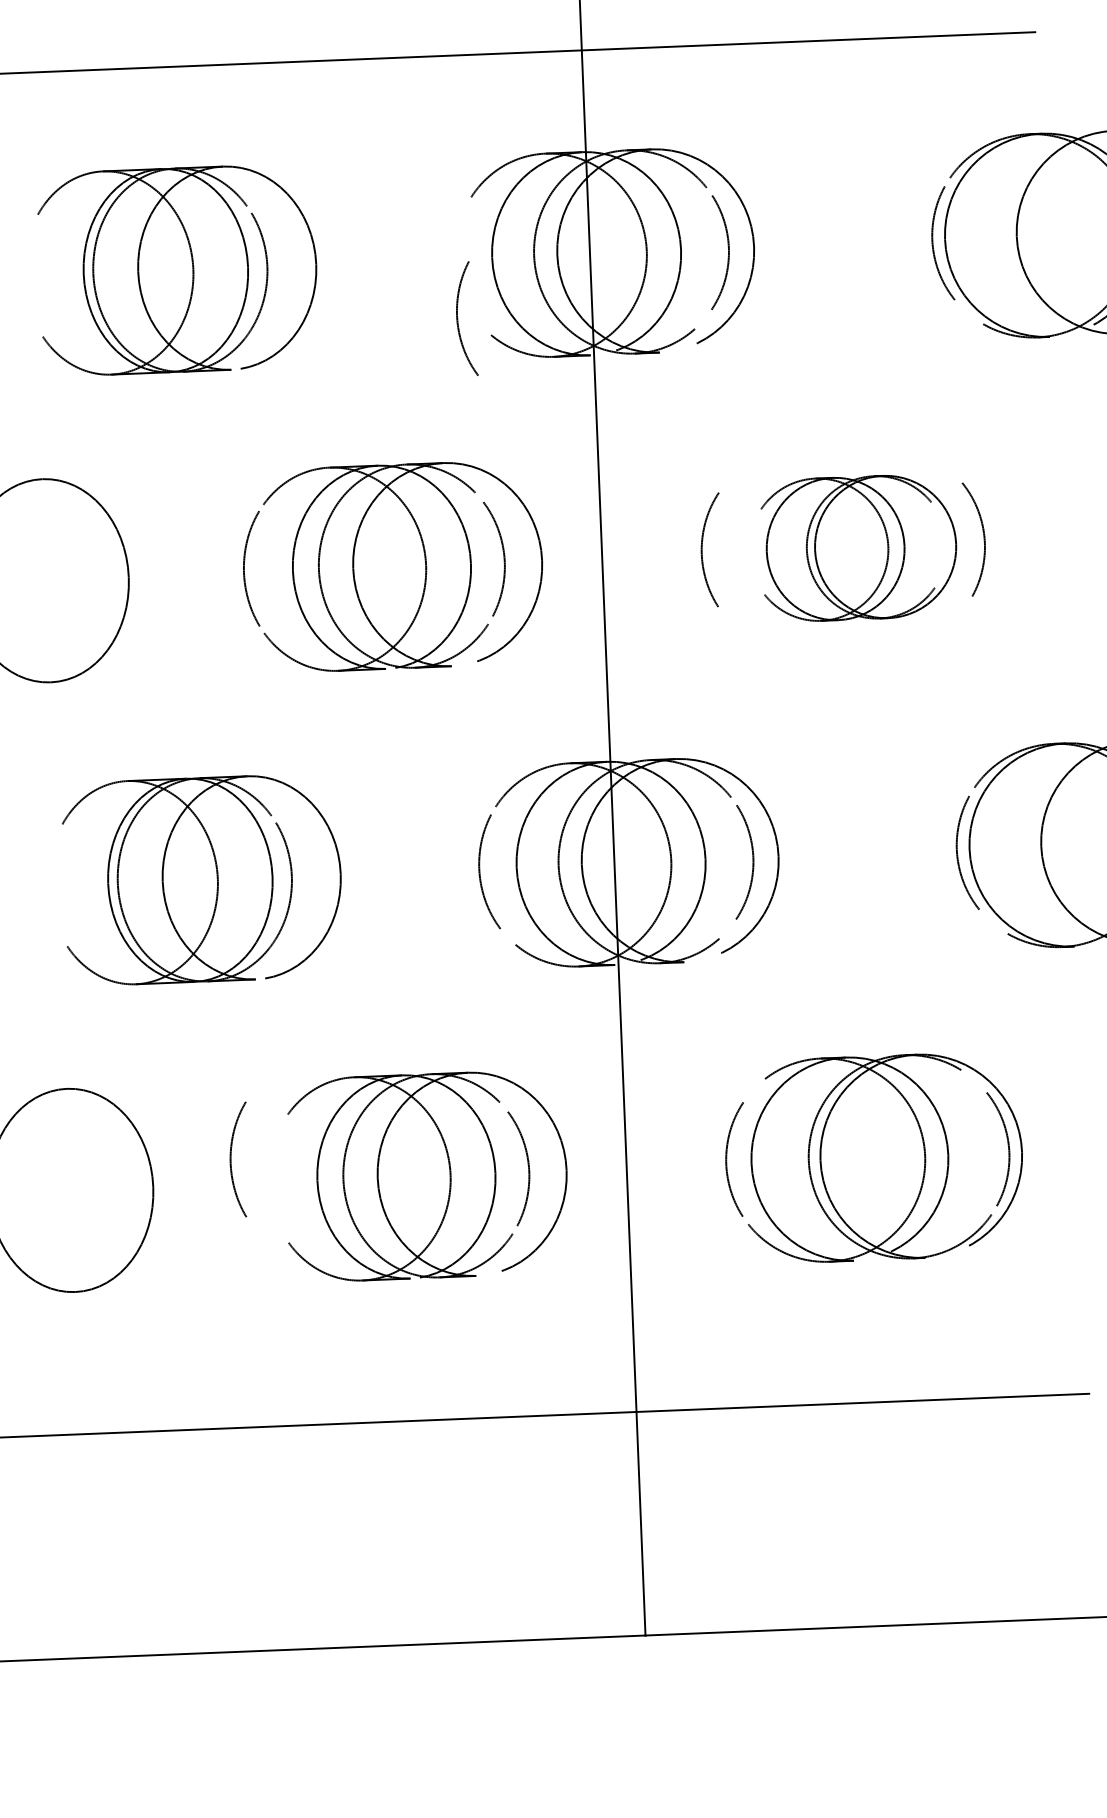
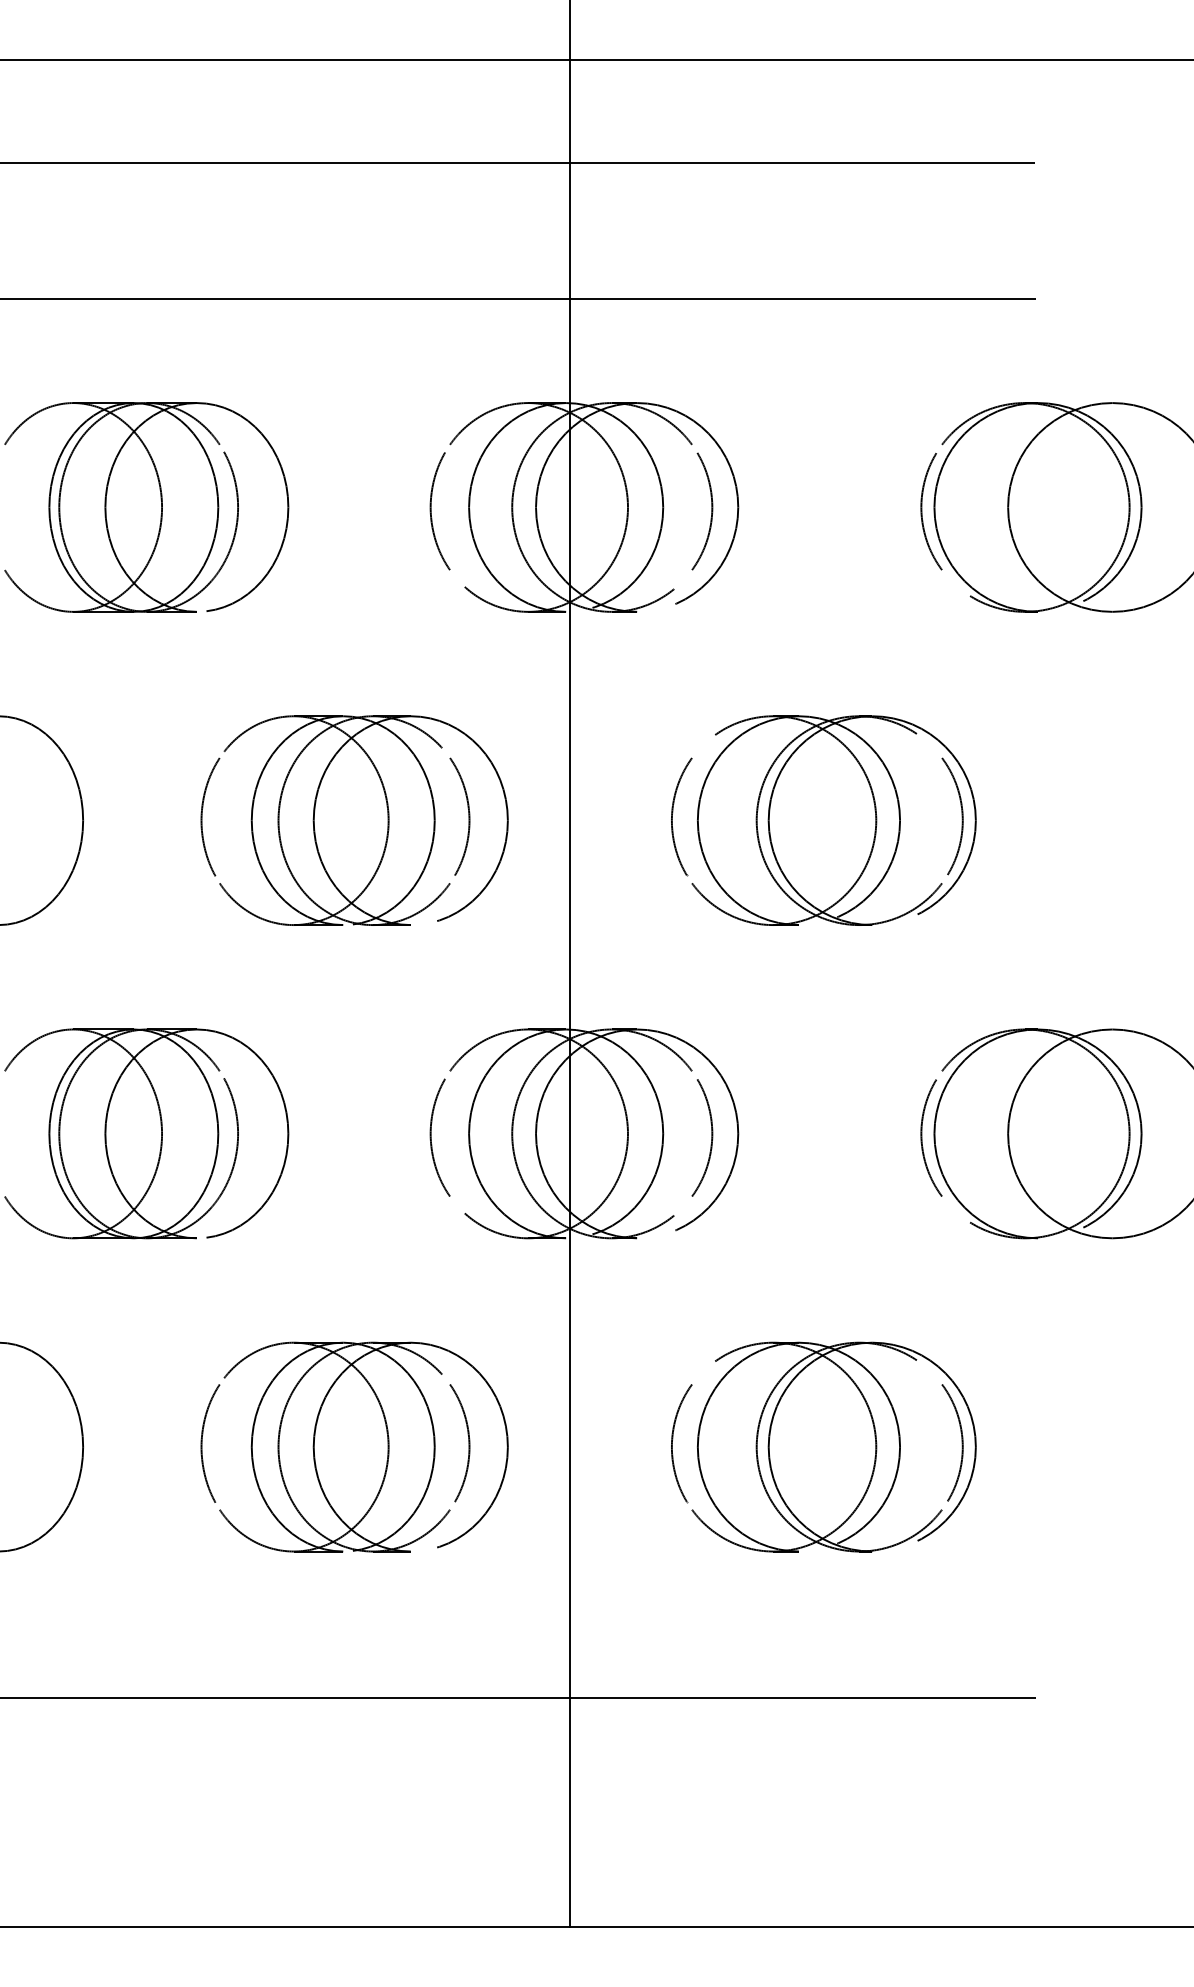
curve: (458, 319) -> (431, 511), moved
part: (859, 547) -> (833, 820), size x1.43
curve: (231, 1159) -> (202, 1443), moved

